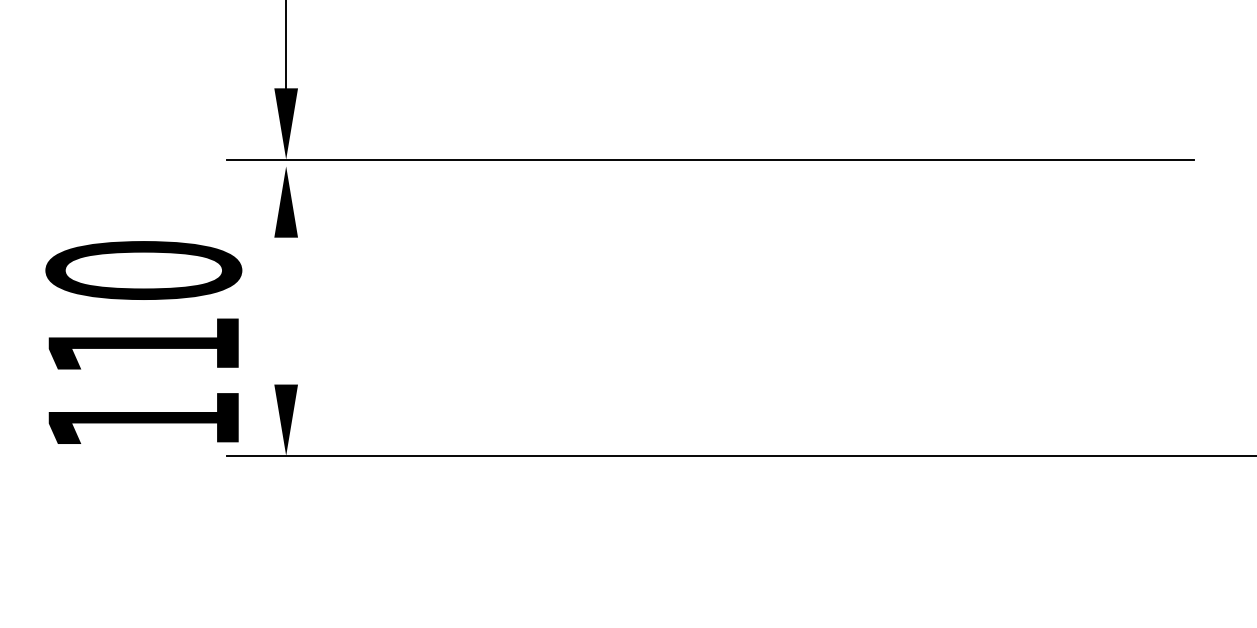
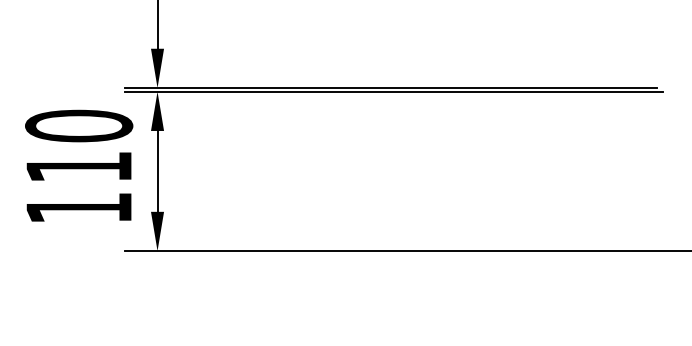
line: (714, 165) -> (393, 91), added
line: (286, 309) -> (157, 170), added
text: (144, 342) -> (79, 165), moved

